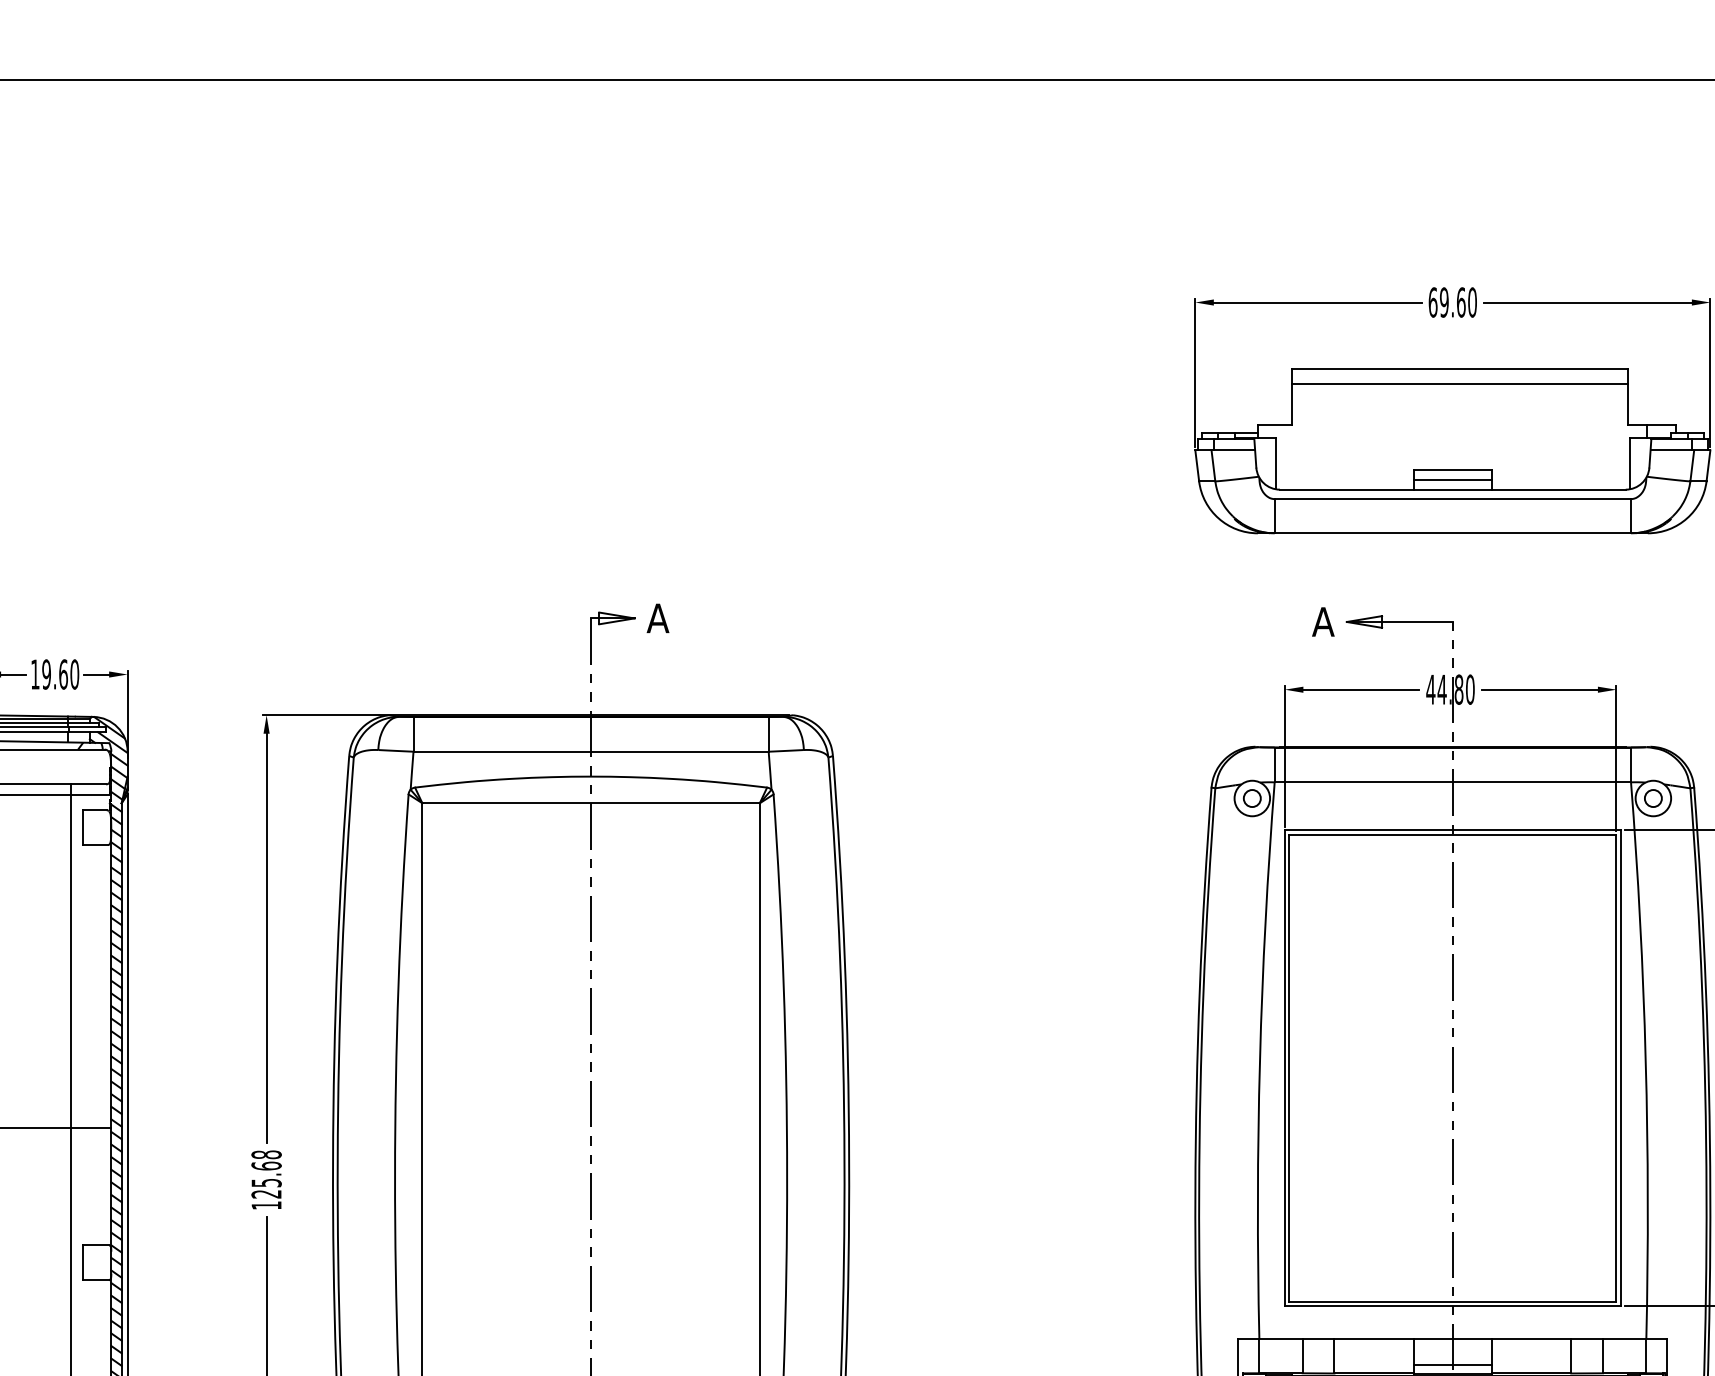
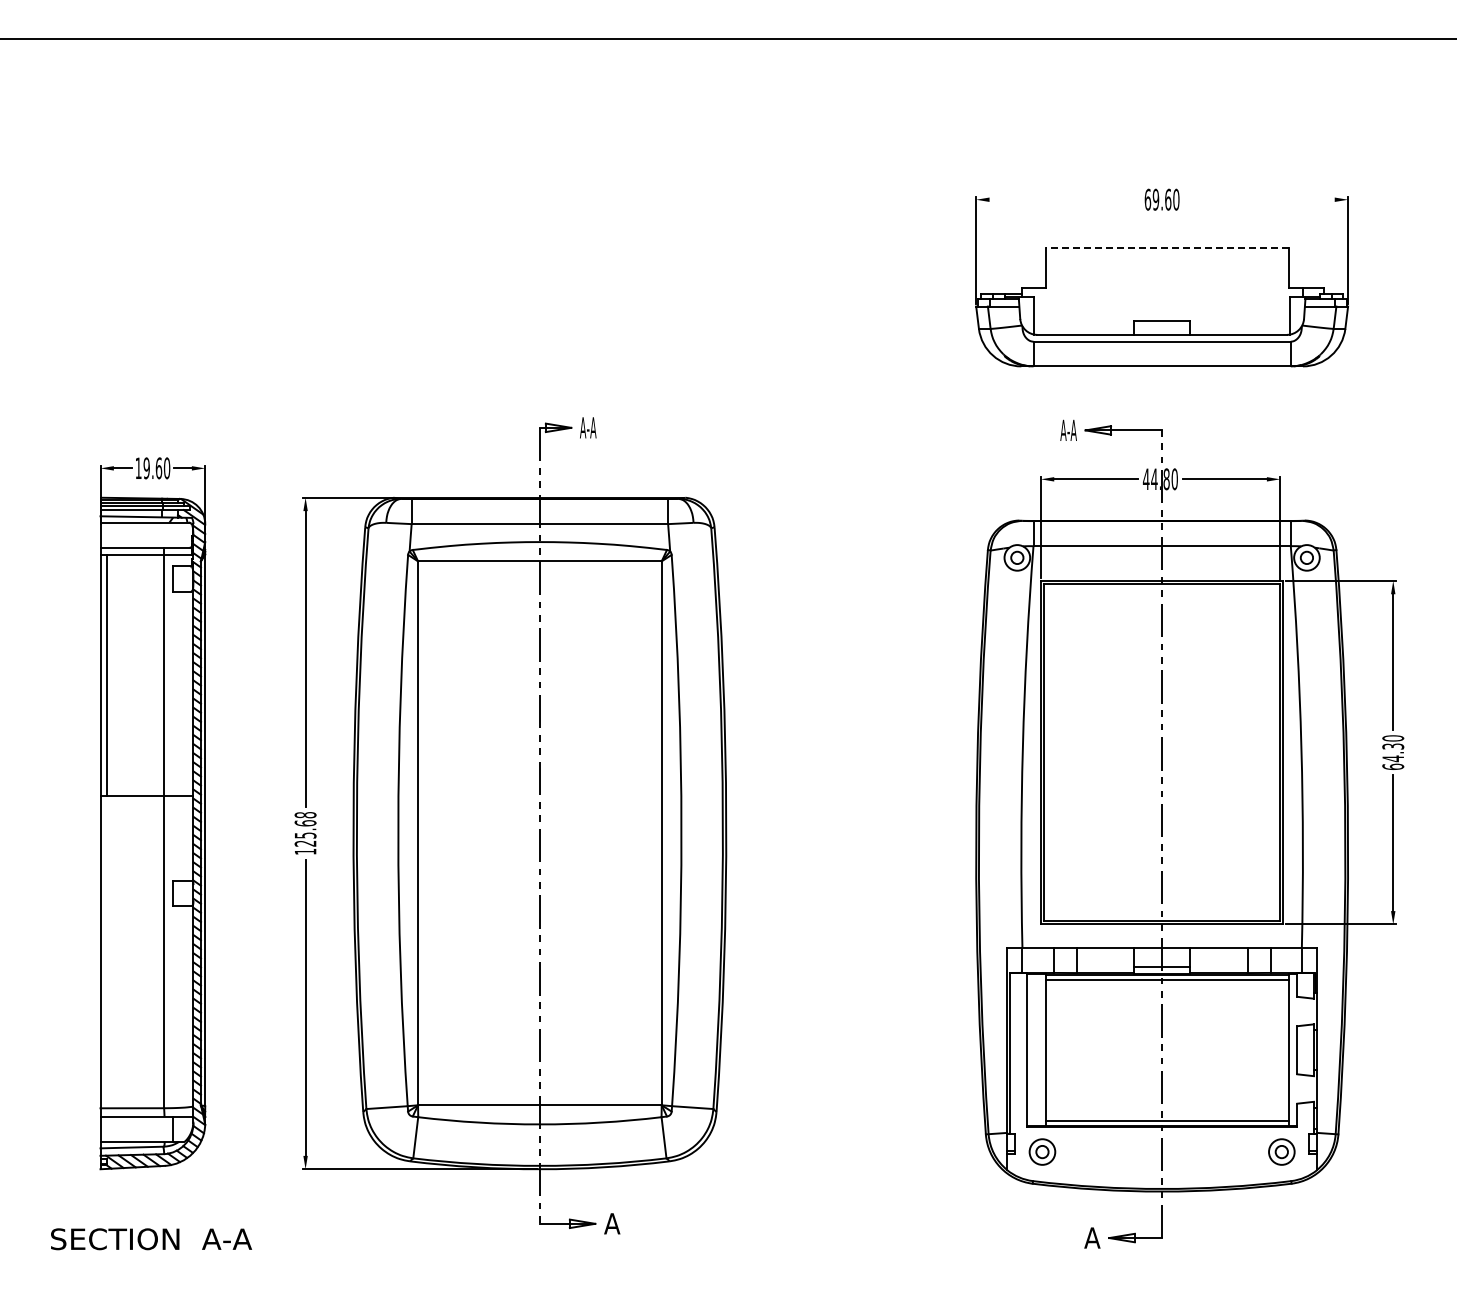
line: (1317, 302) -> (1064, 199), removed
line: (1587, 302) -> (1259, 199), removed
line: (1460, 368) -> (1167, 247), solid -> dashed
line: (1458, 383) -> (1166, 258), removed
line: (1453, 479) -> (1162, 327), removed
text: (658, 617) -> (588, 427), A -> A-A
text: (1323, 620) -> (1068, 429), A -> A-A

